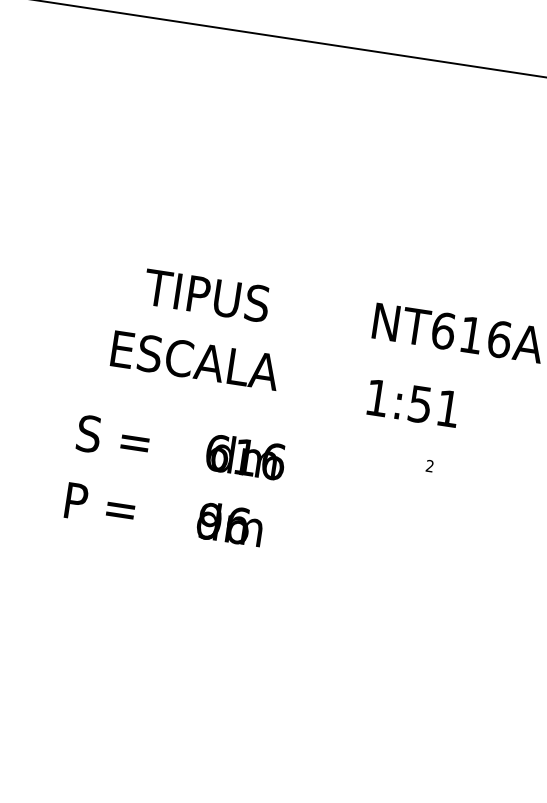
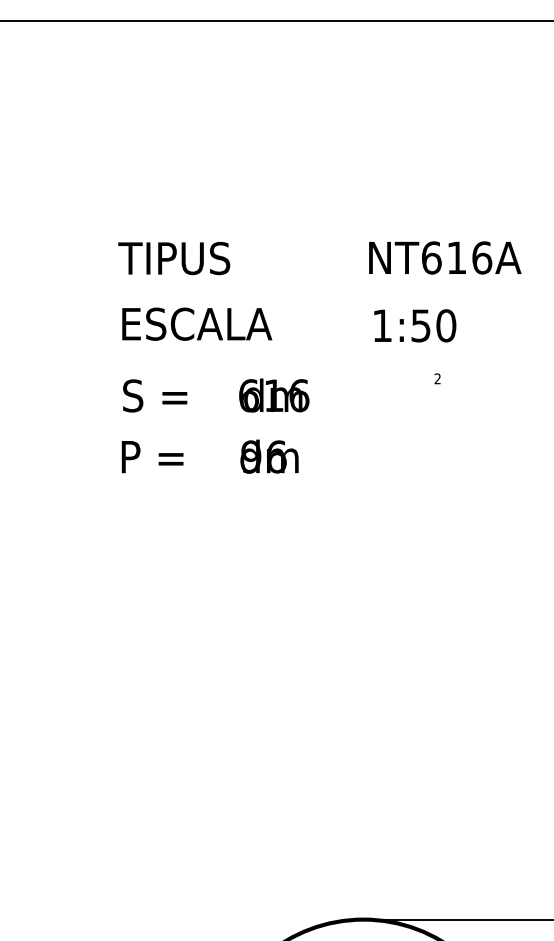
text: (206, 295) -> (174, 258), moved
text: (196, 359) -> (197, 323), moved
text: (448, 408) -> (446, 325), 1:51 -> 1:50

